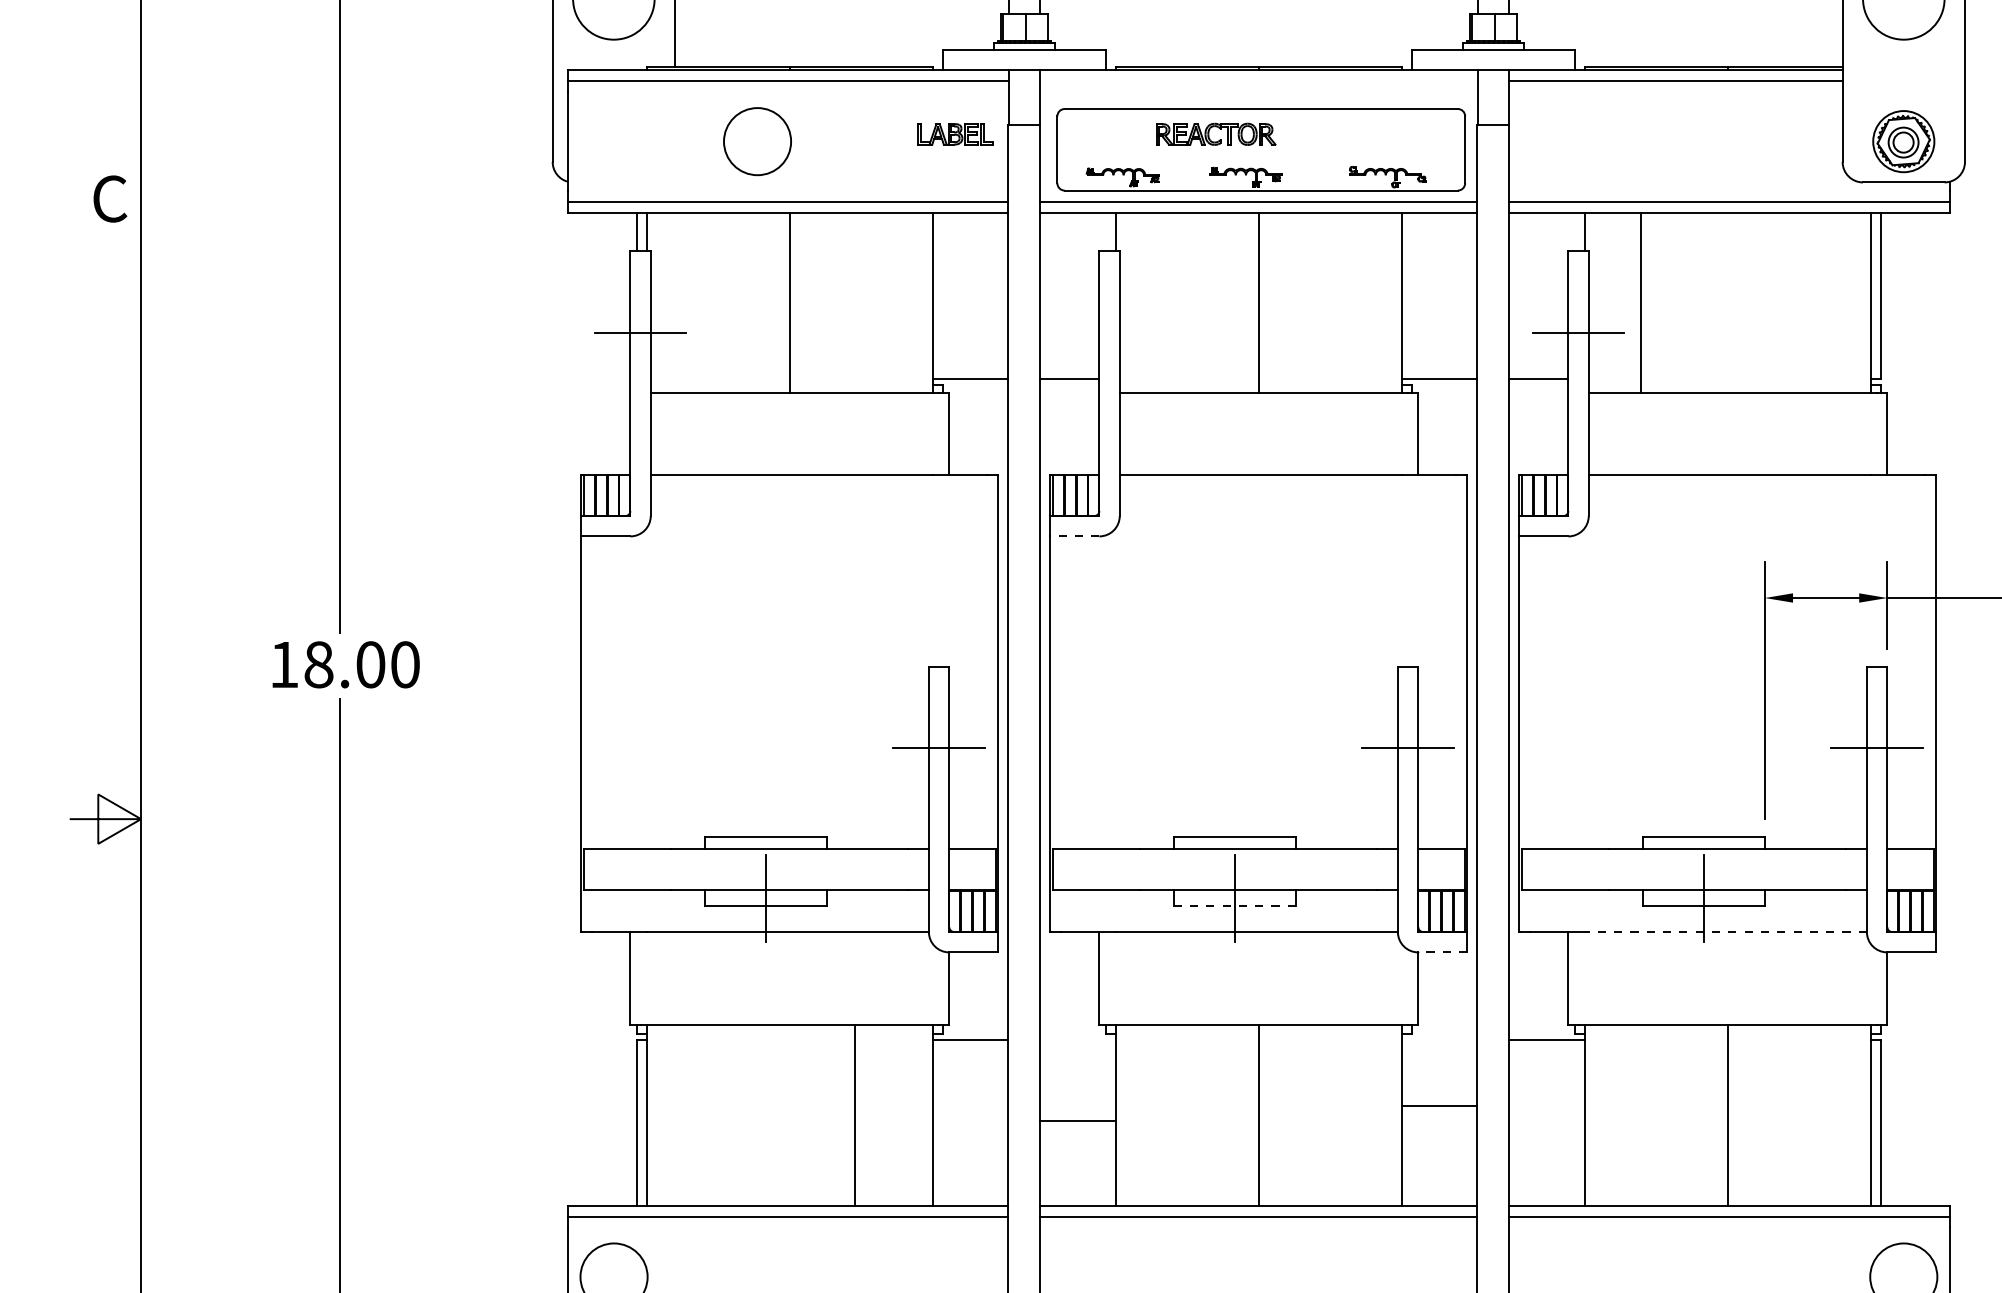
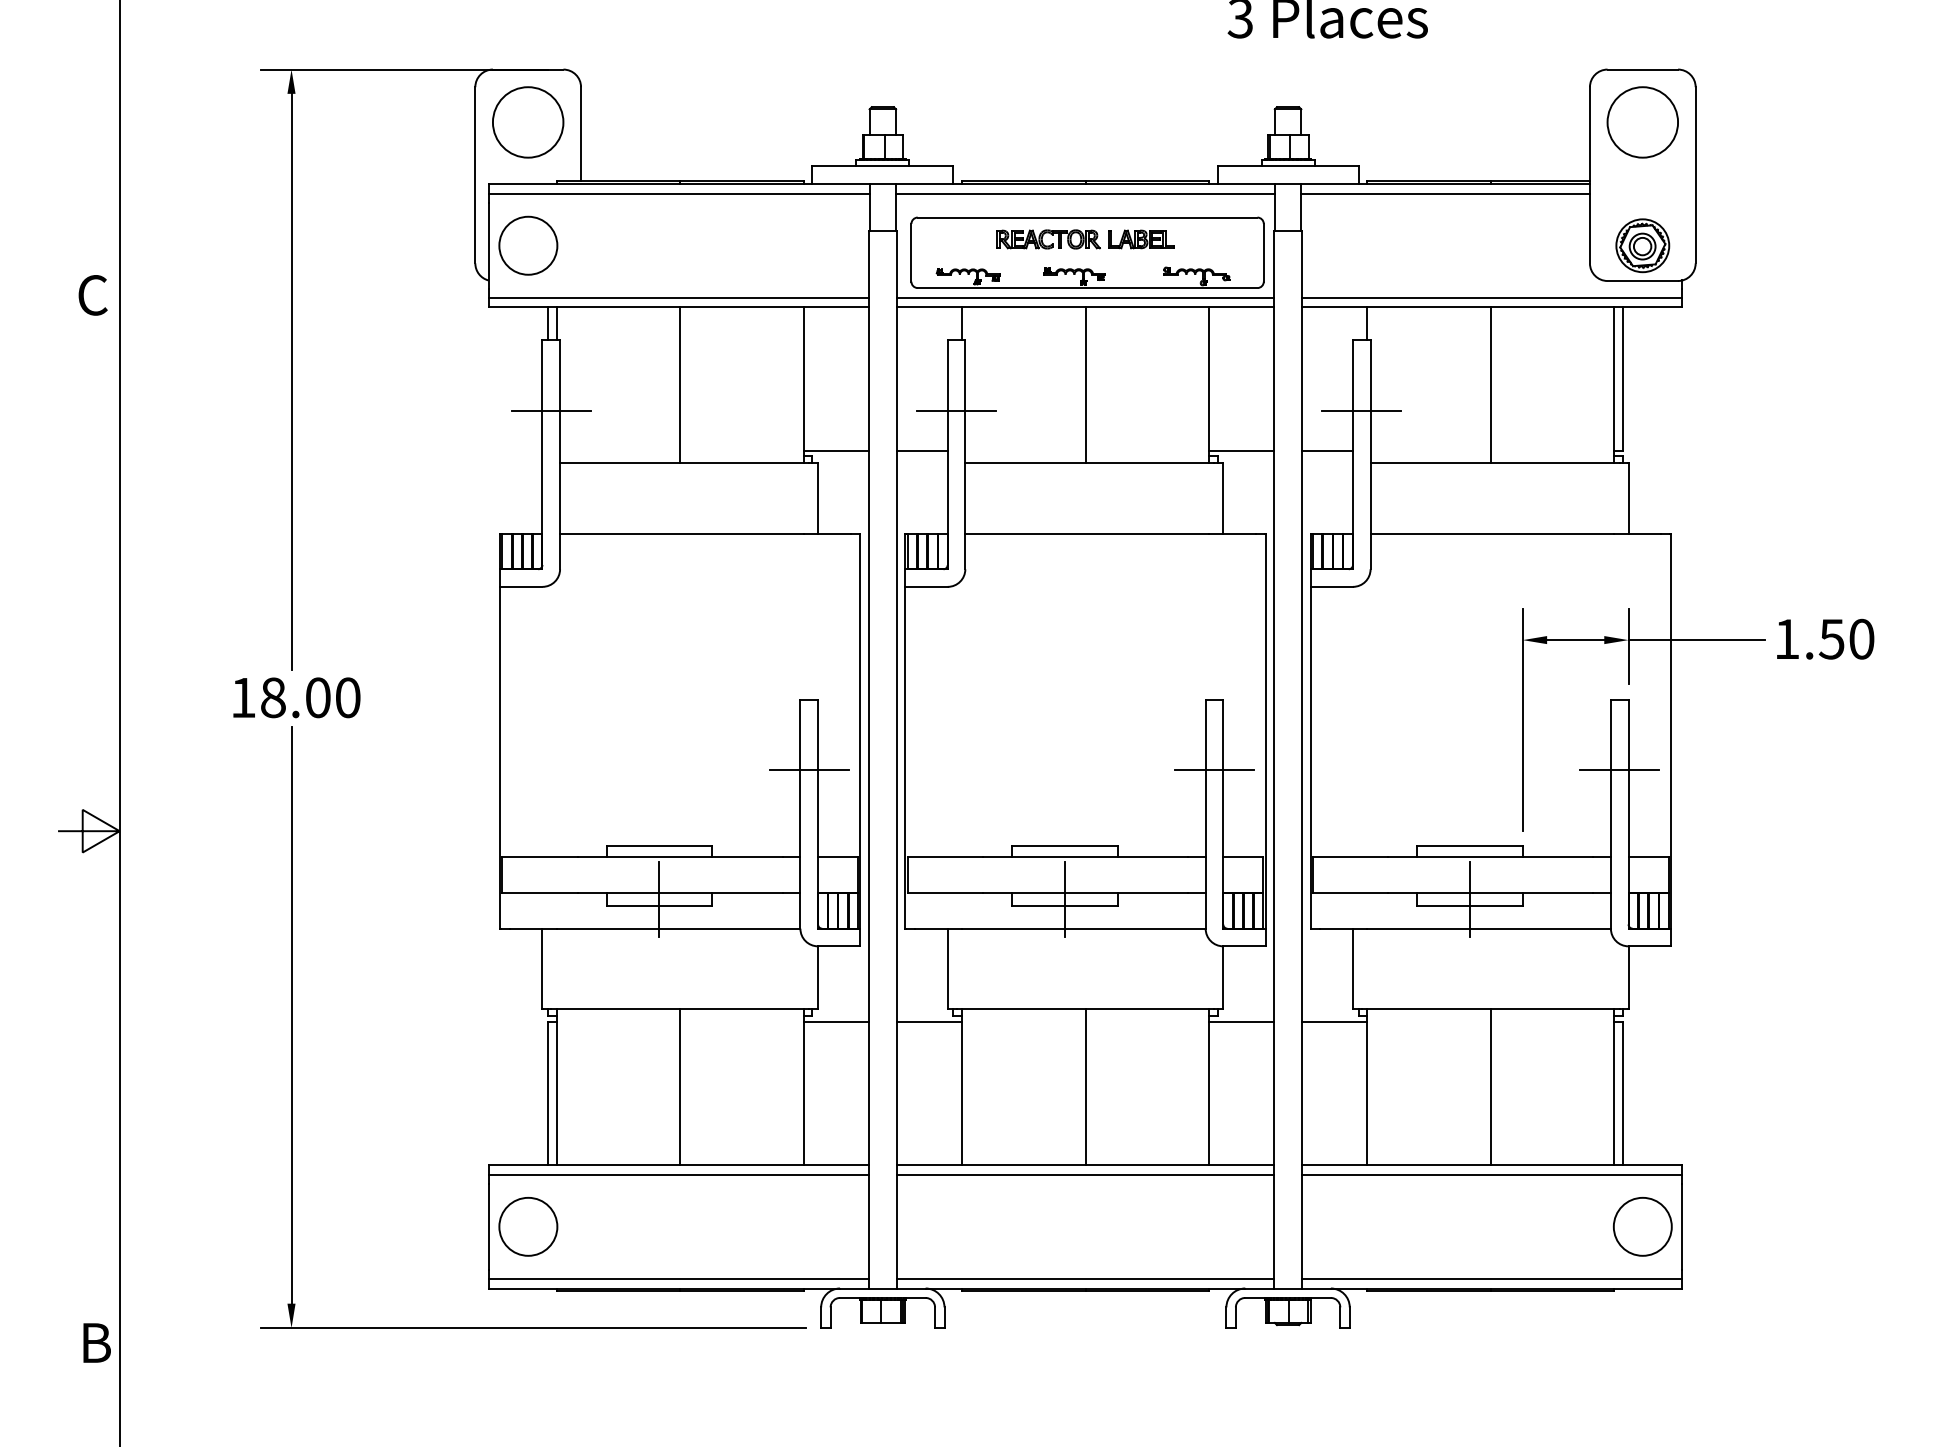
line: (1258, 81) -> (1085, 193), added
part: (955, 134) -> (1141, 239), moved
circle: (757, 141) -> (528, 245), moved
line: (1640, 303) -> (1490, 385), moved
line: (1109, 332) -> (956, 410), added
line: (1074, 535) -> (926, 586), dashed -> solid
line: (1234, 906) -> (1064, 906), dashed -> solid
line: (1726, 932) -> (1489, 929), dashed -> solid
line: (1441, 952) -> (1243, 946), dashed -> solid
line: (1439, 1106) -> (1241, 1022), moved
line: (854, 1115) -> (680, 1087), moved
line: (1078, 1121) -> (929, 1022), moved

